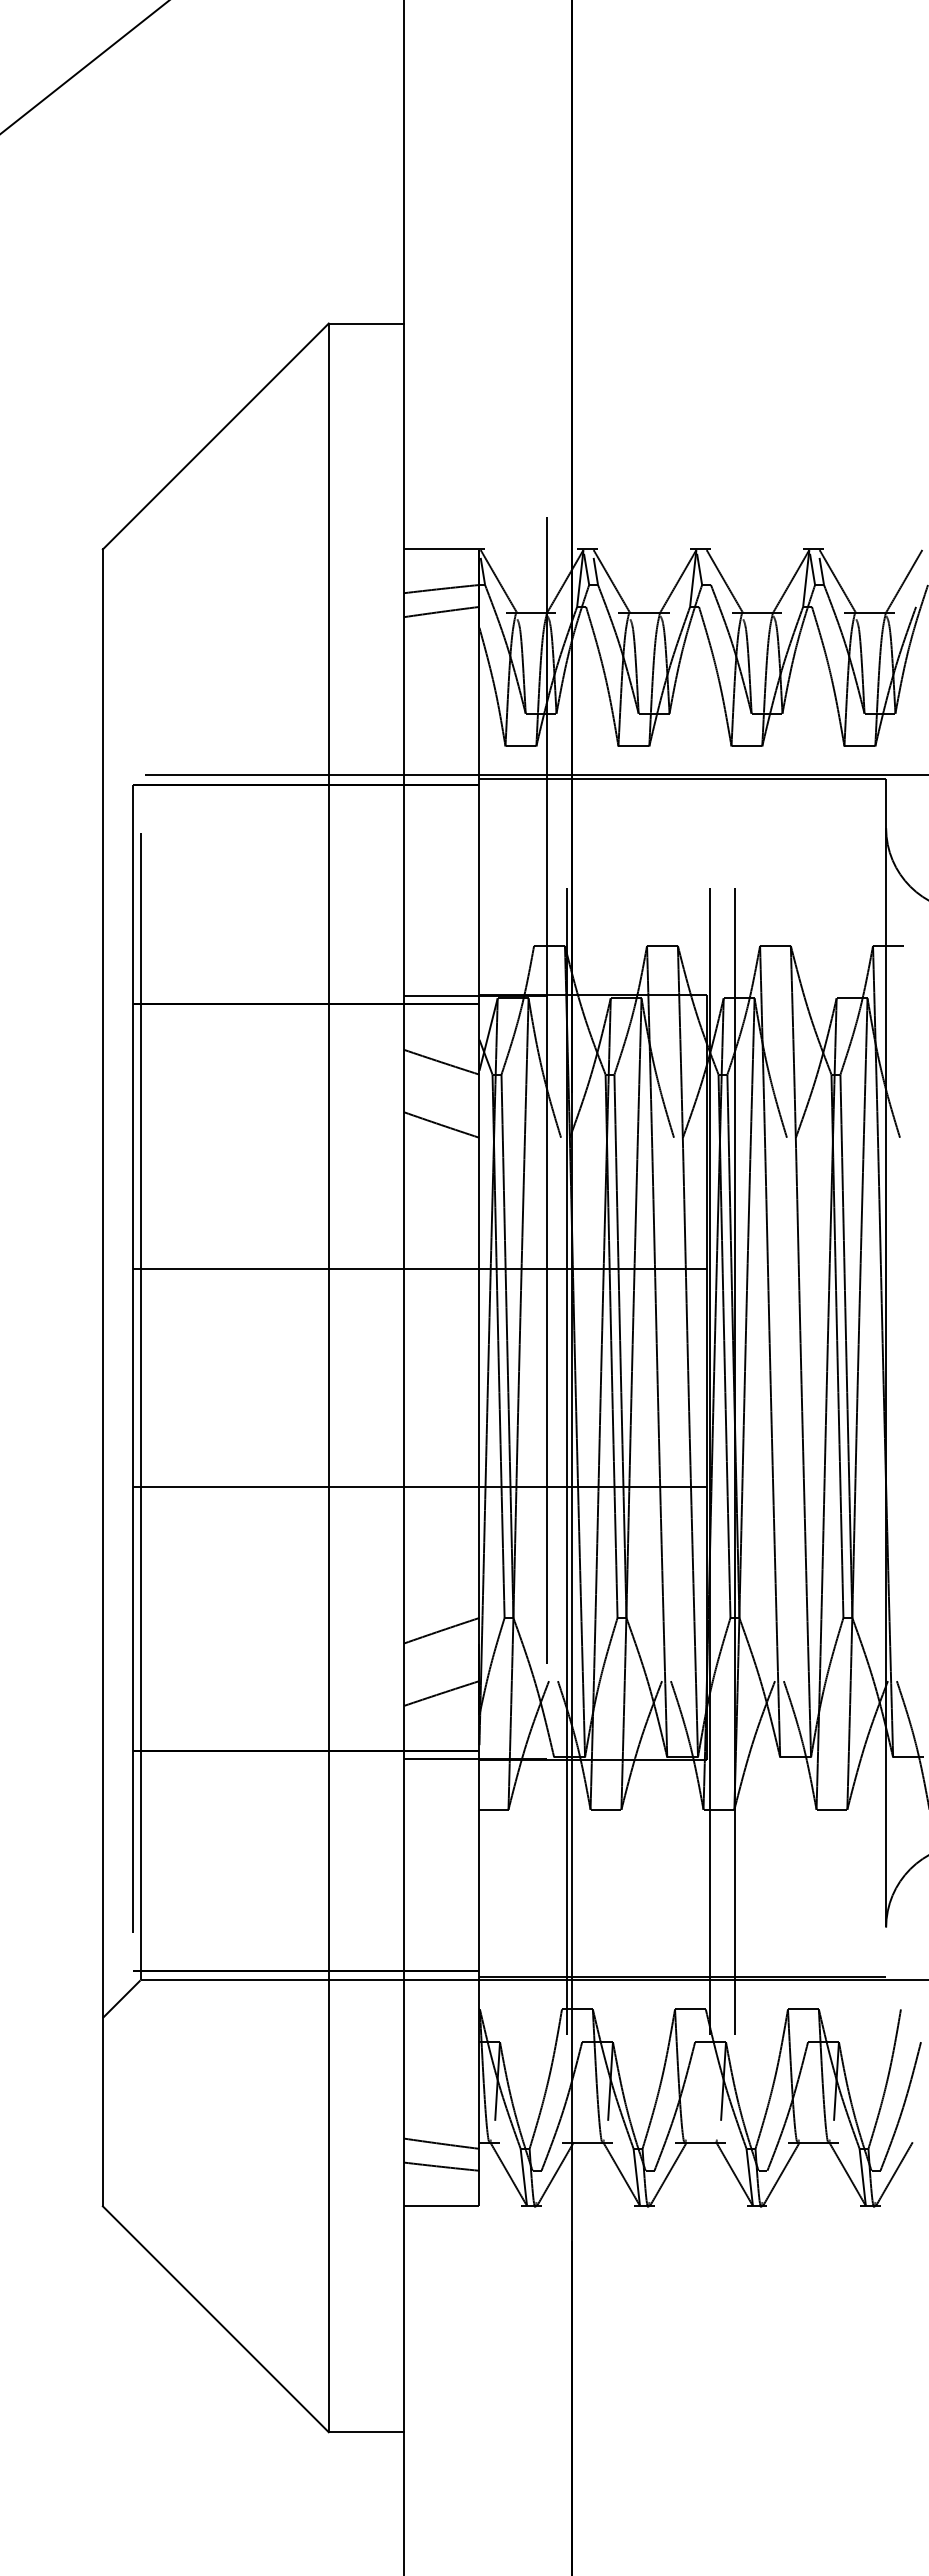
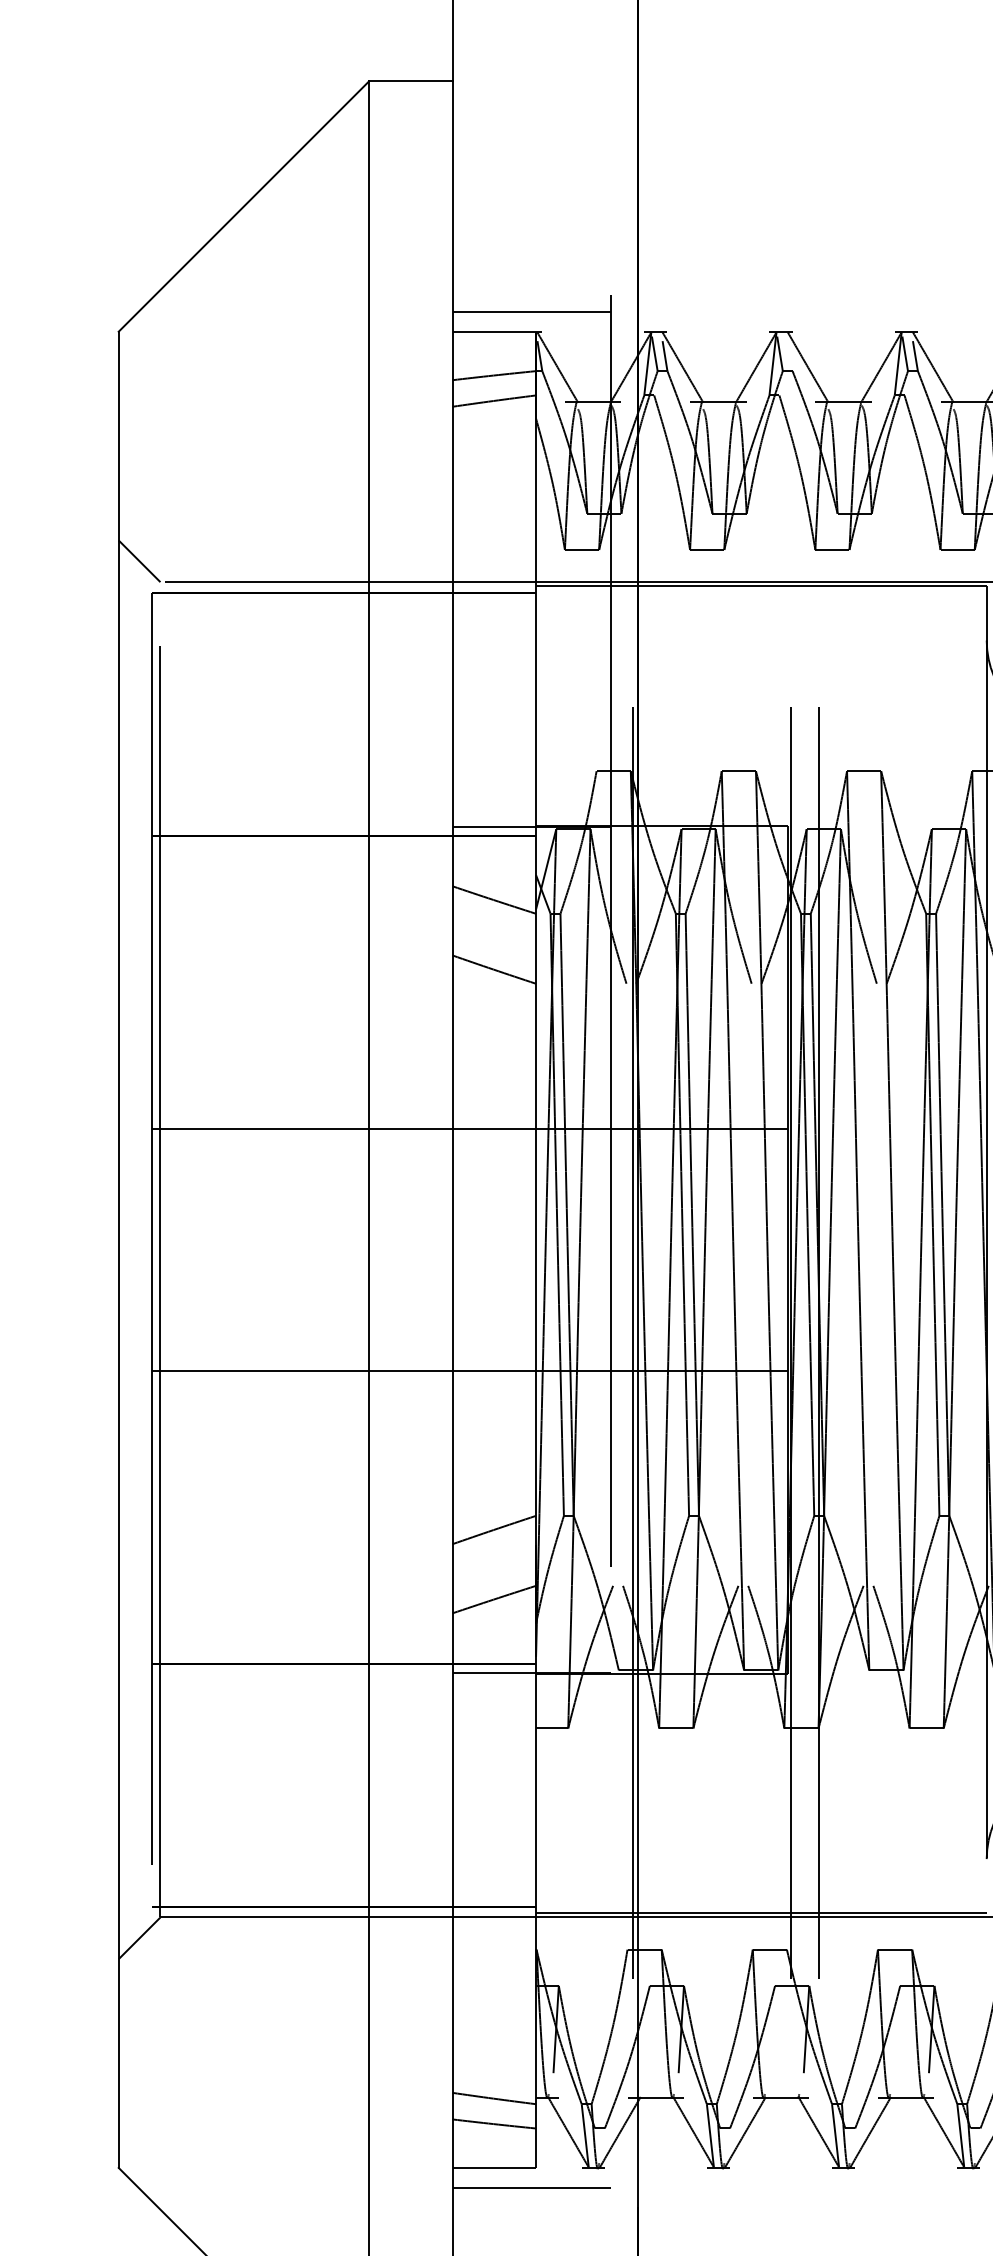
line: (475, 531) -> (531, 311), added
line: (121, 756) -> (139, 561), added
line: (475, 2224) -> (531, 2188), added

